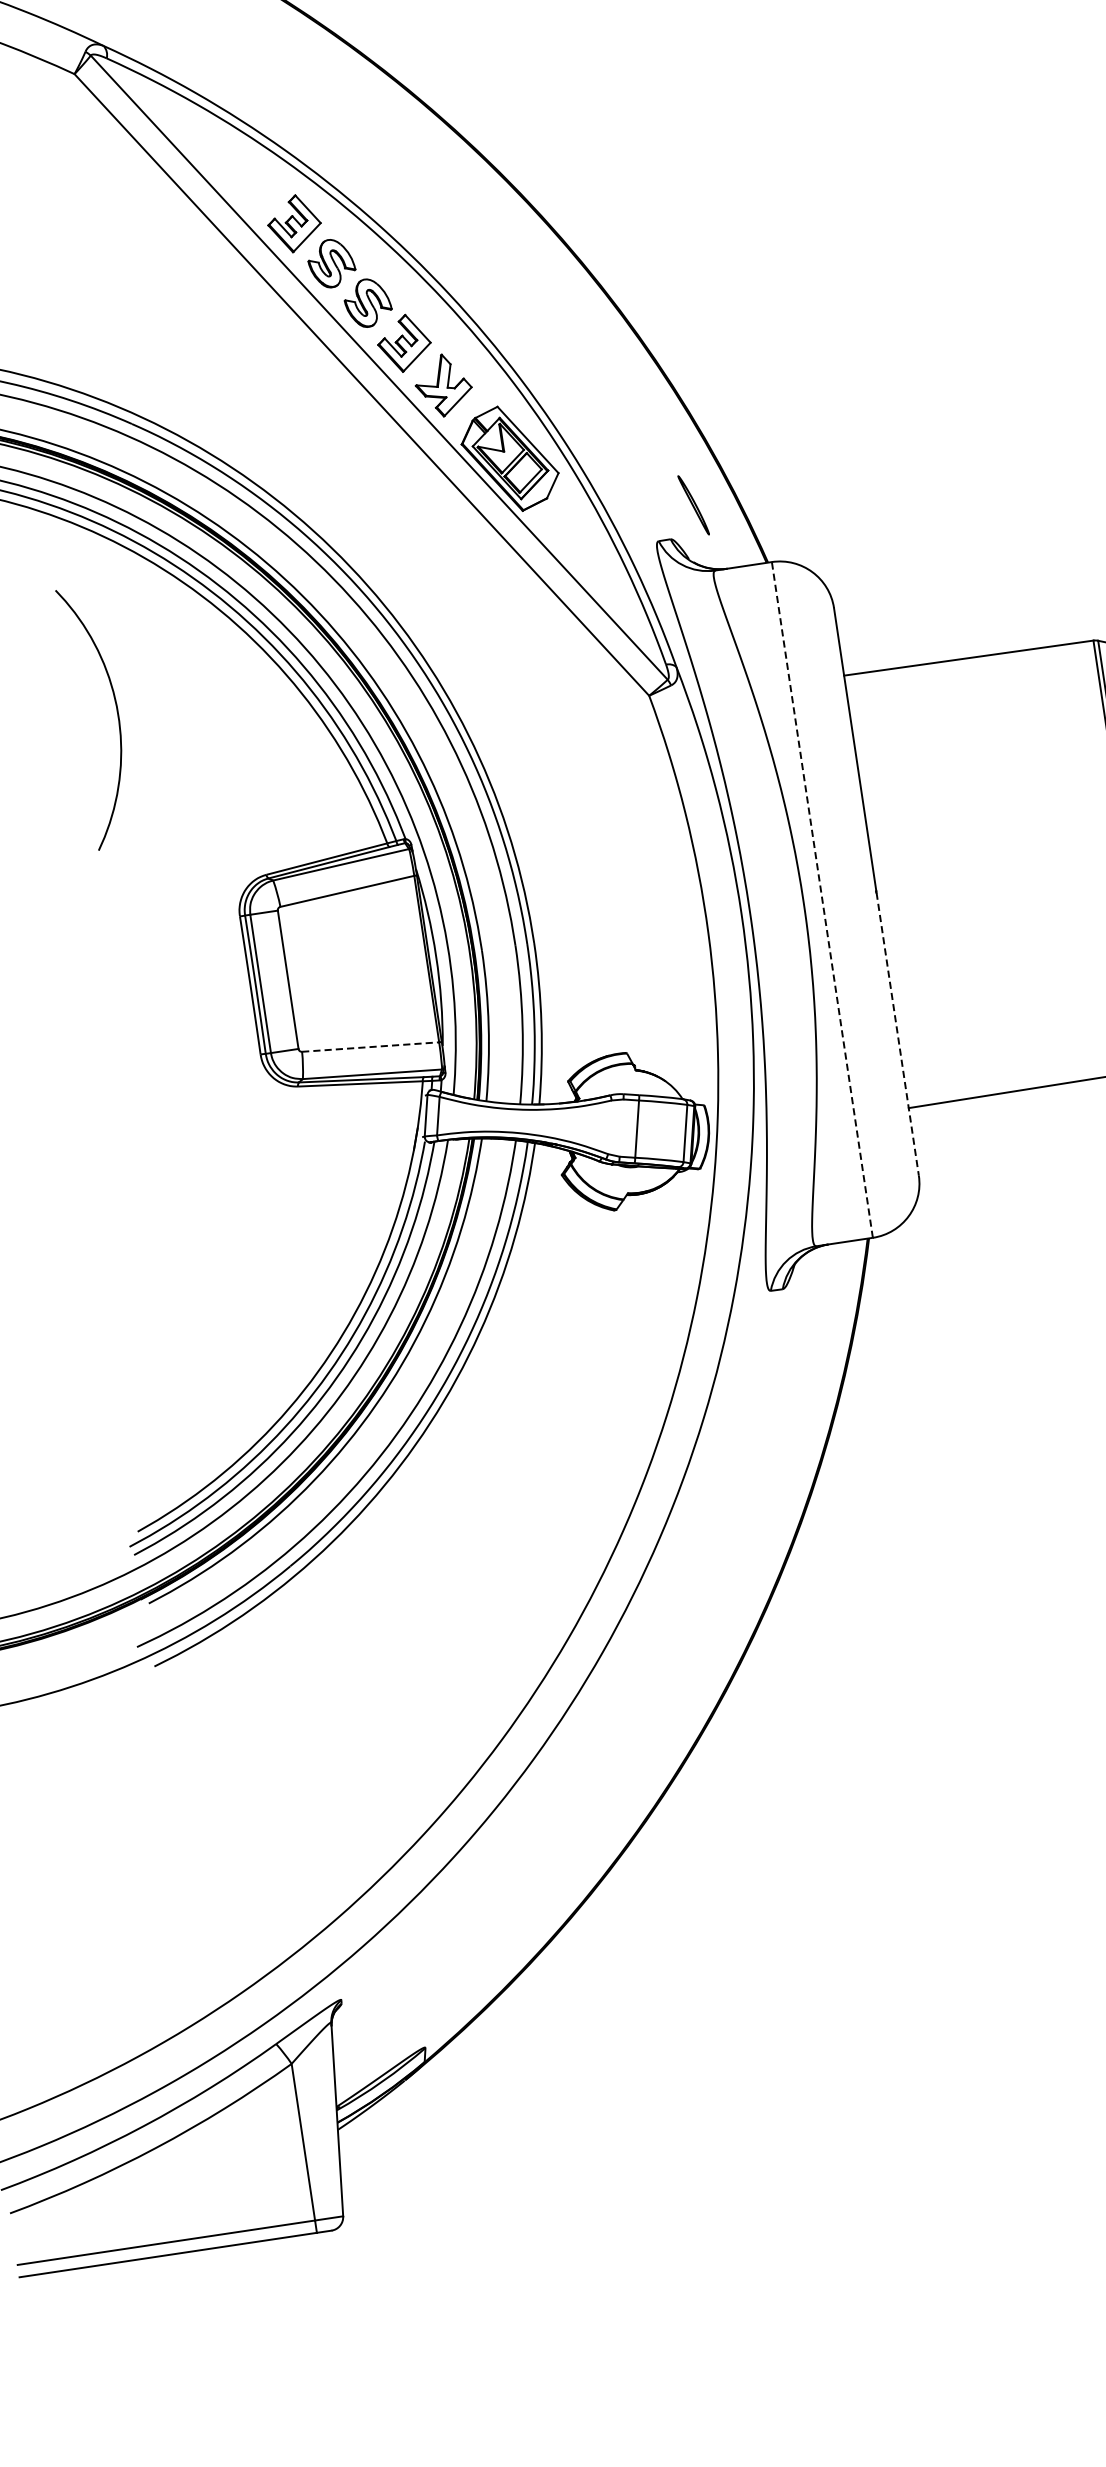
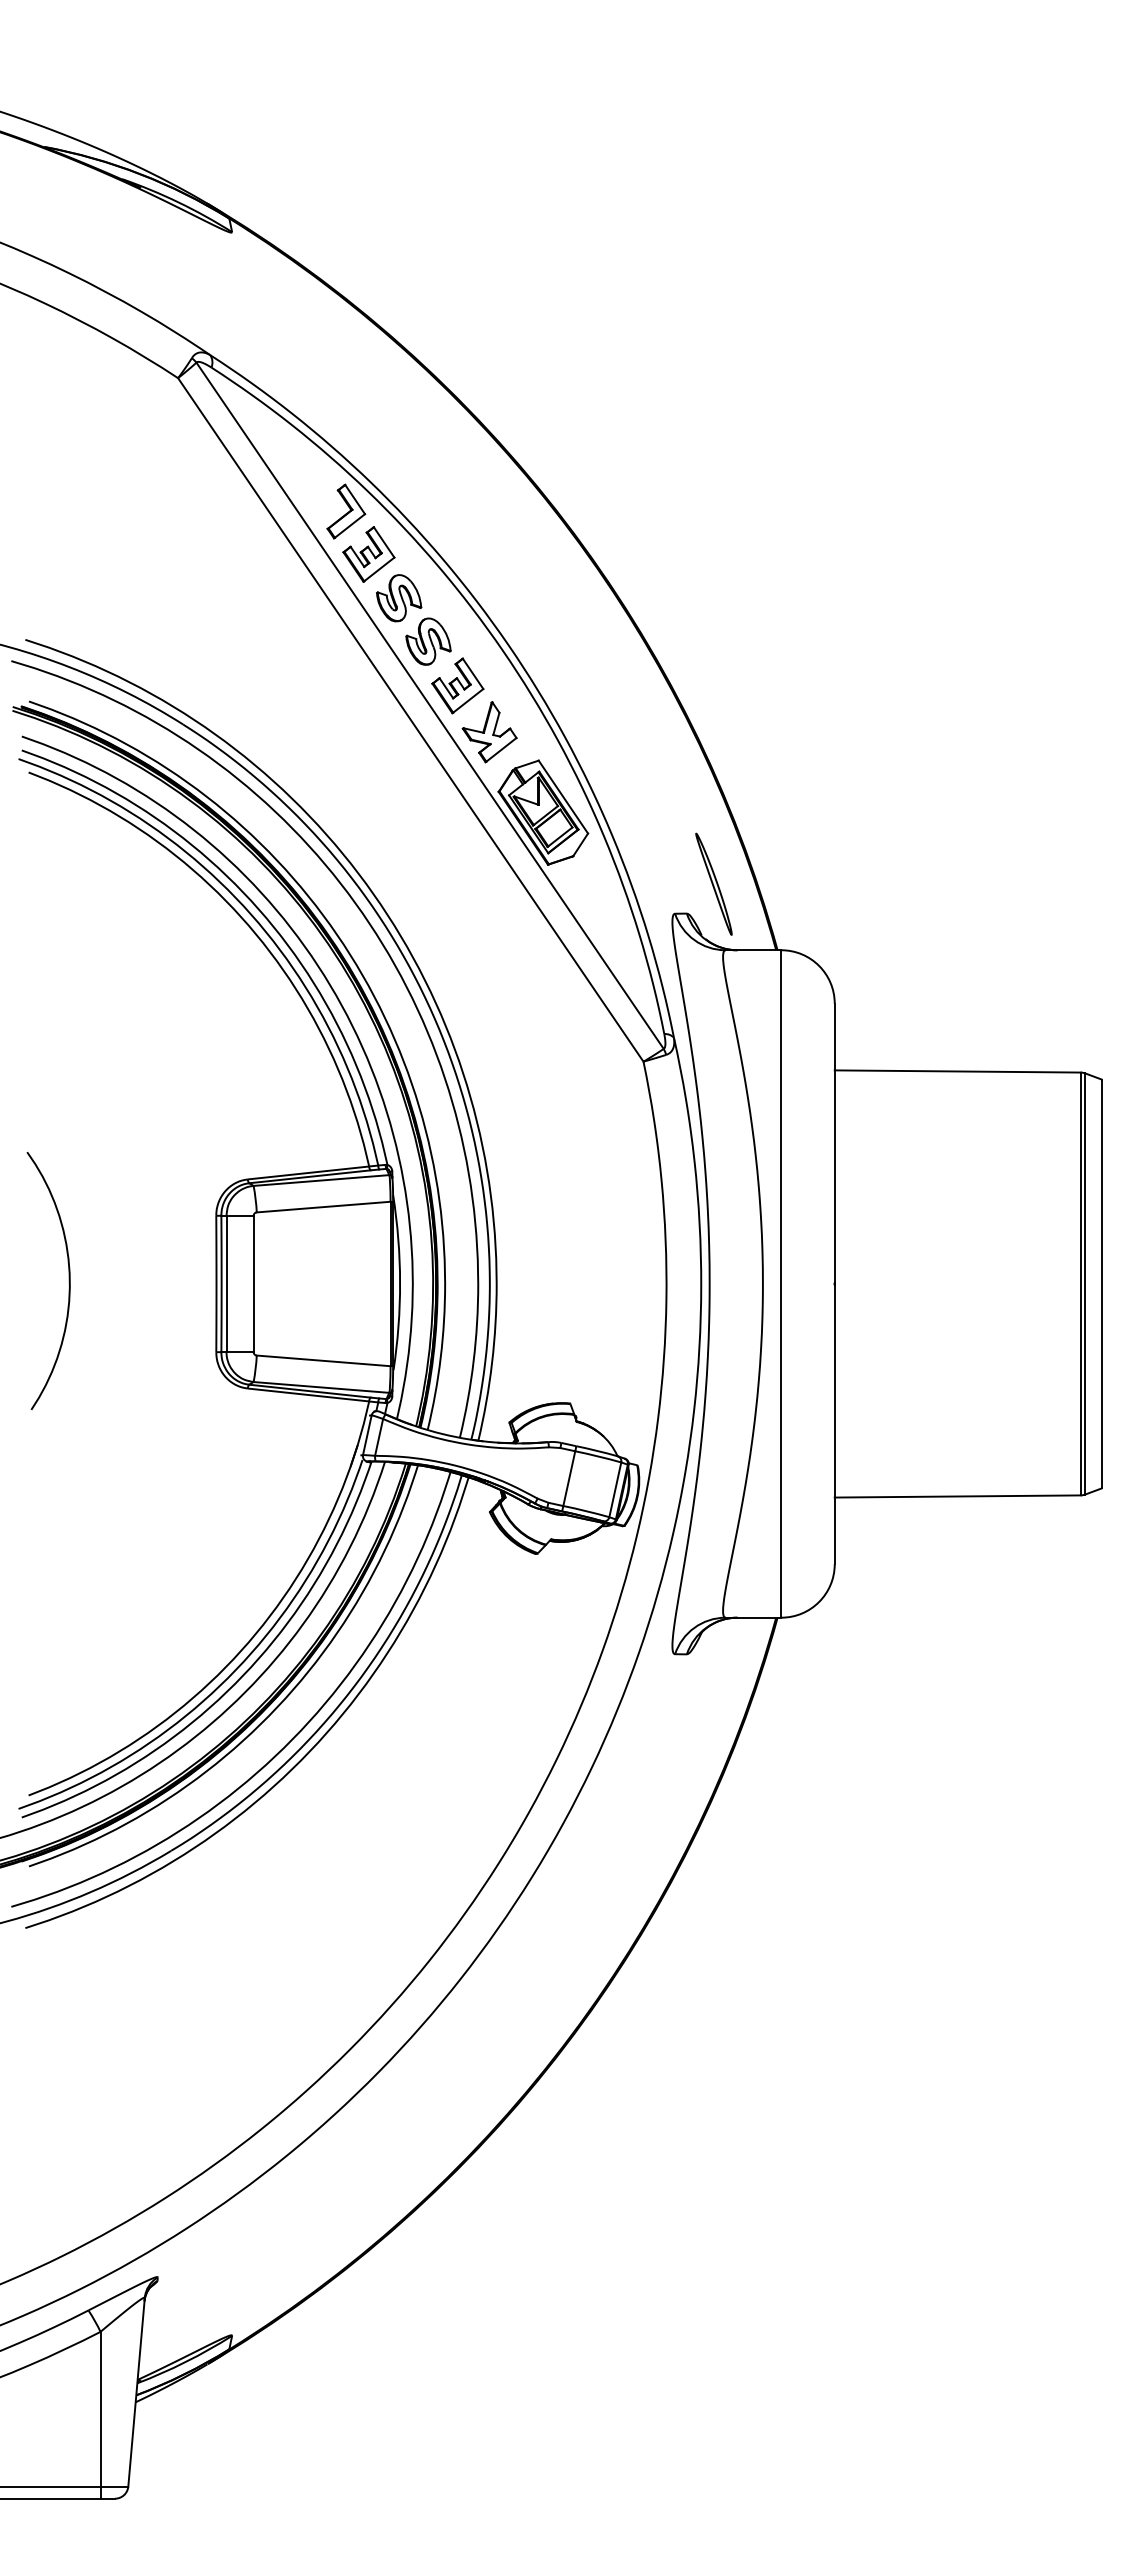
part: (265, 183) -> (346, 511), added
part: (693, 504) -> (713, 883), size x1.67
curve: (116, 714) -> (68, 1280), moved
line: (822, 899) -> (781, 1283), dashed -> solid
line: (897, 1034) -> (834, 1424), dashed -> solid
line: (371, 1046) -> (324, 1360), dashed -> solid

